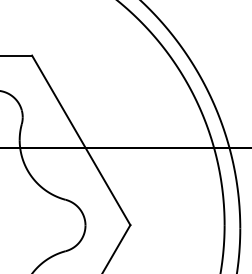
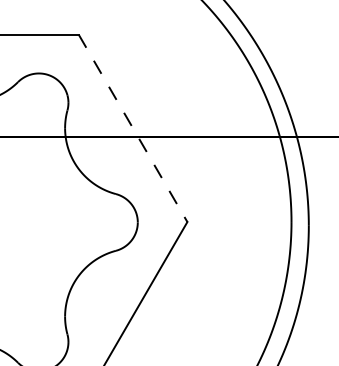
line: (81, 140) -> (133, 128), solid -> dashed

